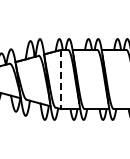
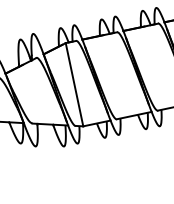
line: (60, 79) -> (74, 84), dashed -> solid

